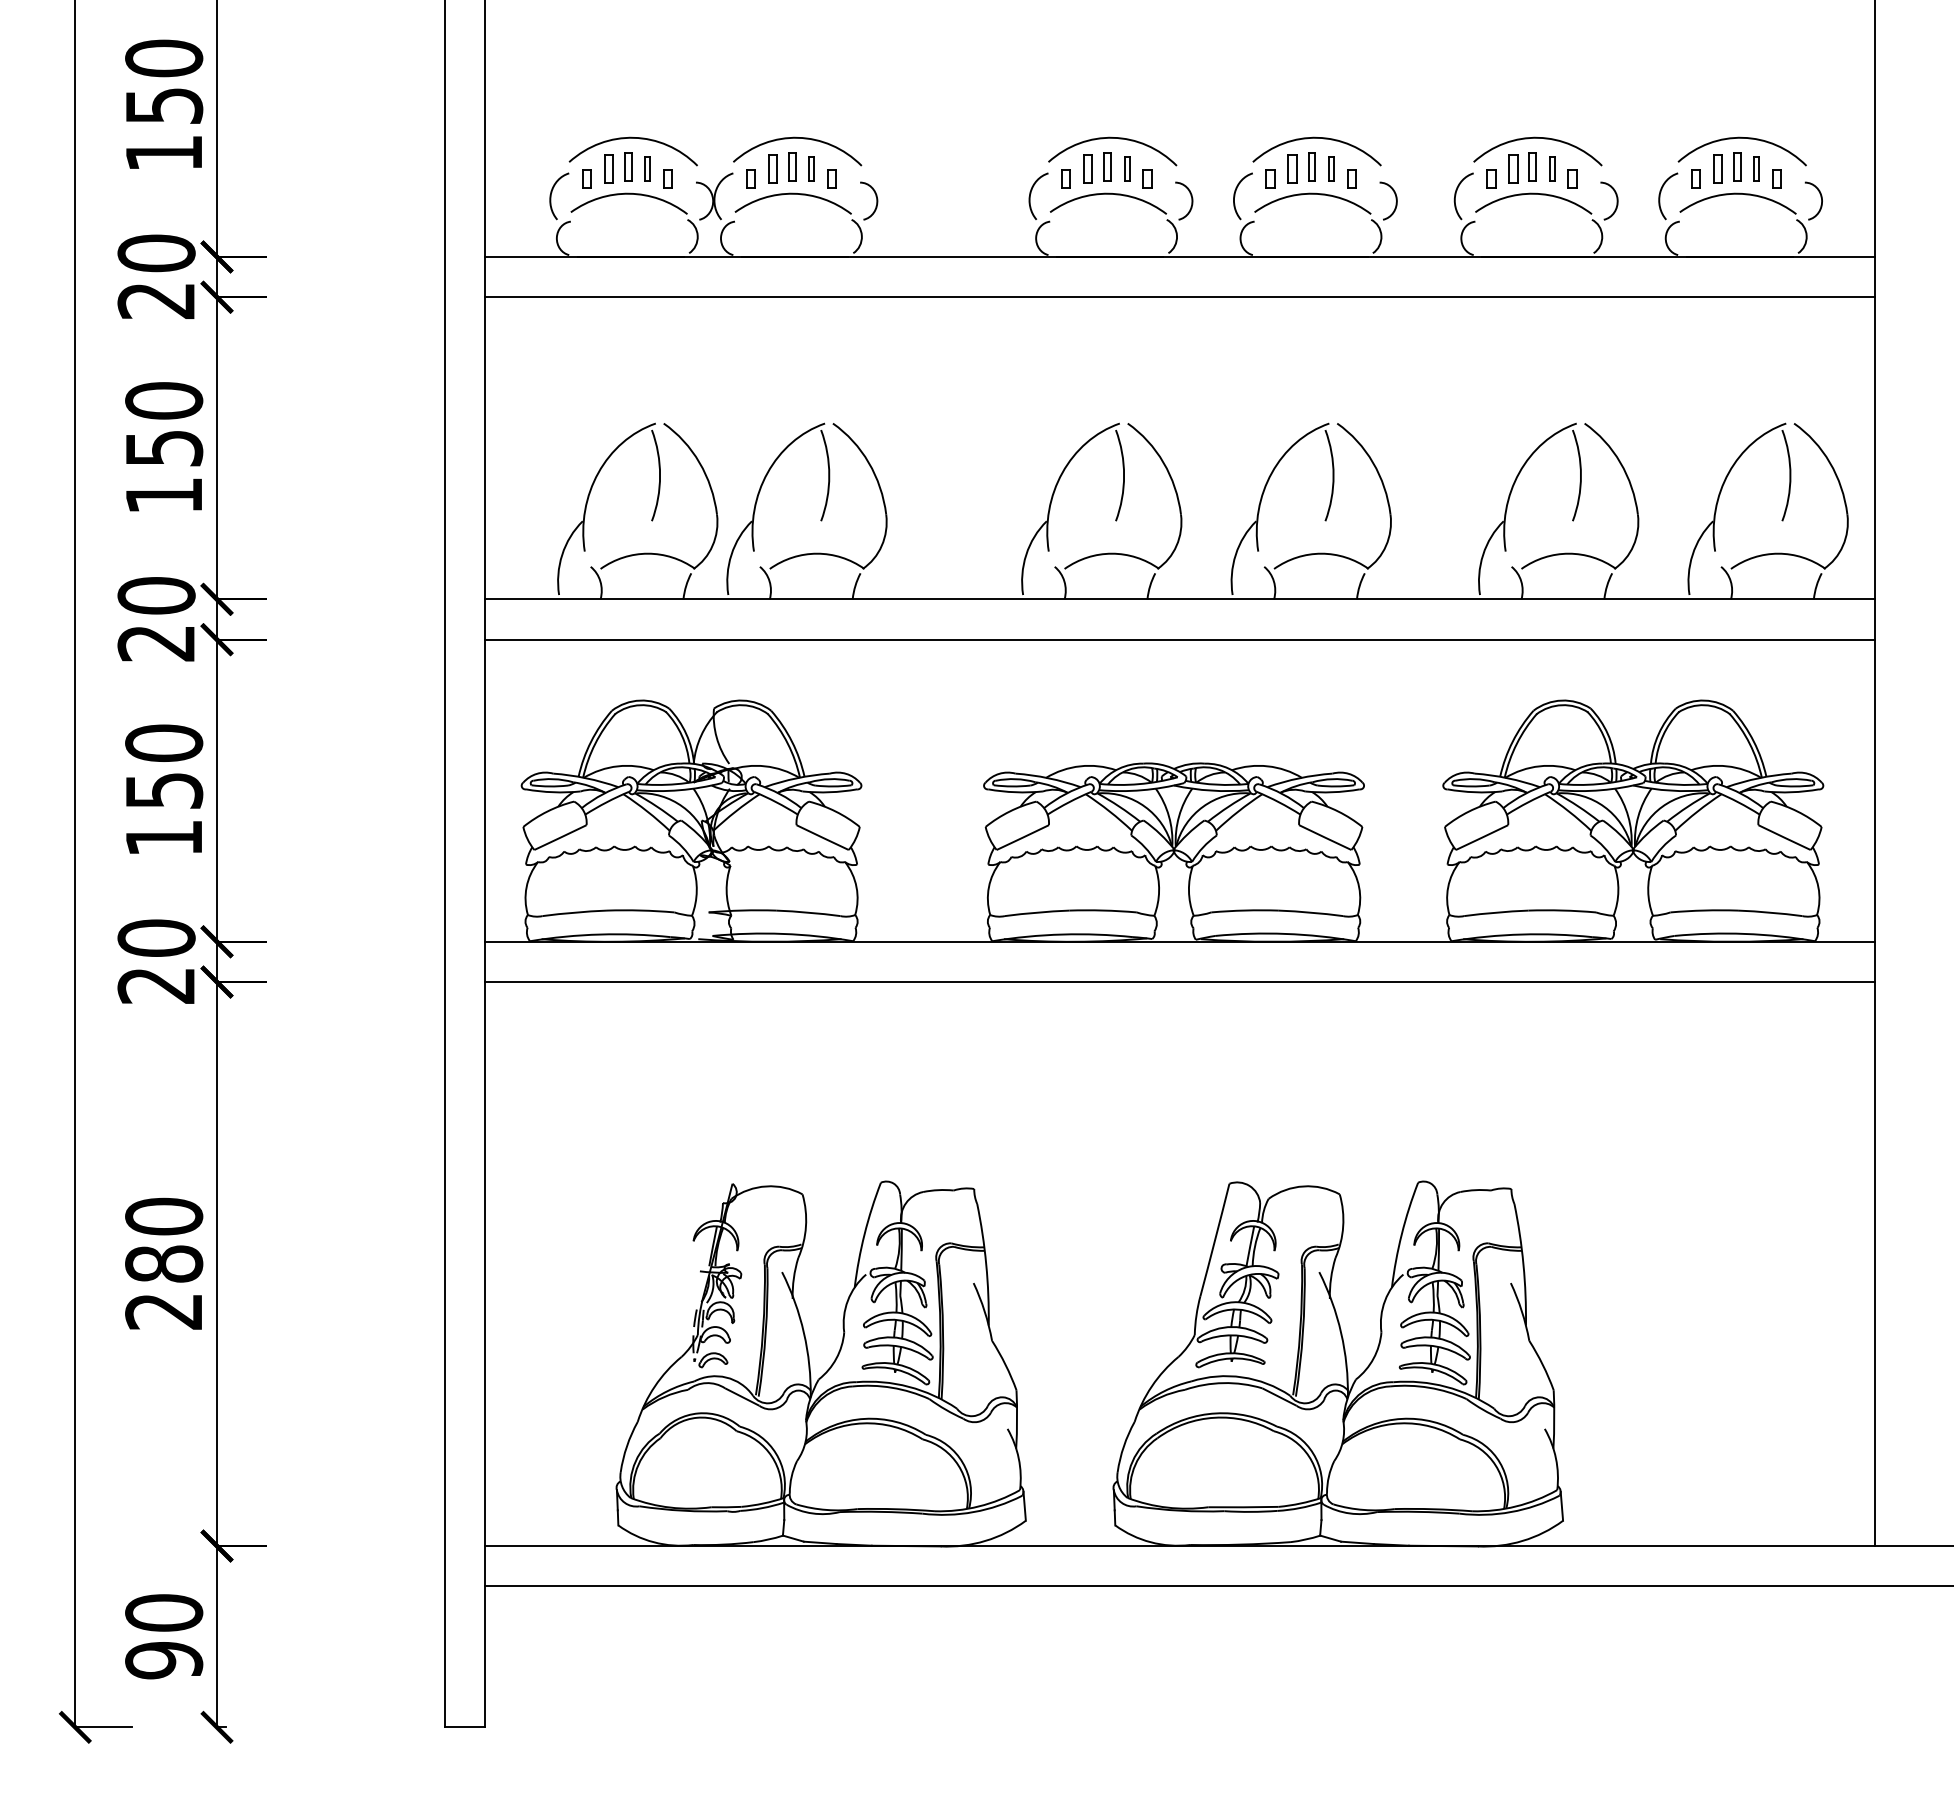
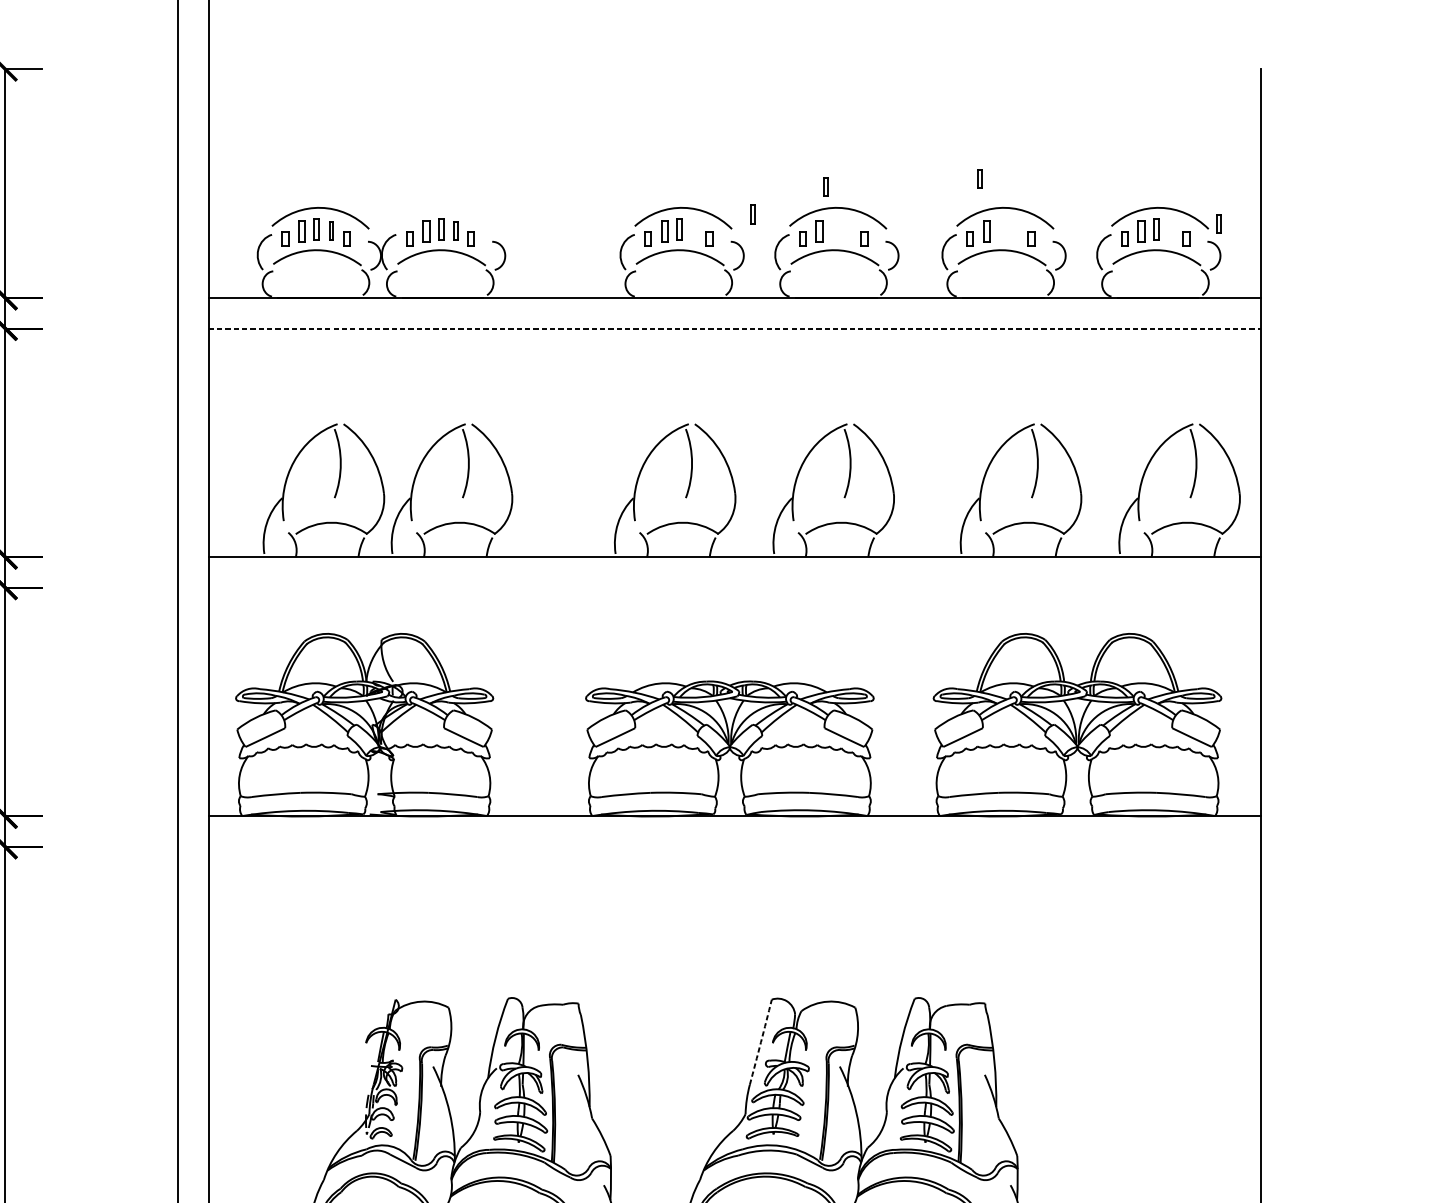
curve: (797, 138) -> (444, 208), removed
part: (1311, 166) -> (833, 229), removed
part: (1532, 166) -> (1001, 229), removed
part: (1127, 168) -> (752, 214), moved
part: (1331, 168) -> (826, 187), moved
part: (1552, 168) -> (980, 178), moved
part: (1756, 168) -> (1219, 223), moved
line: (1180, 297) -> (734, 328), solid -> dashed
line: (1180, 639) -> (734, 587), removed
line: (1180, 982) -> (734, 847), removed
arc: (1215, 1240) -> (761, 1042), solid -> dashed

